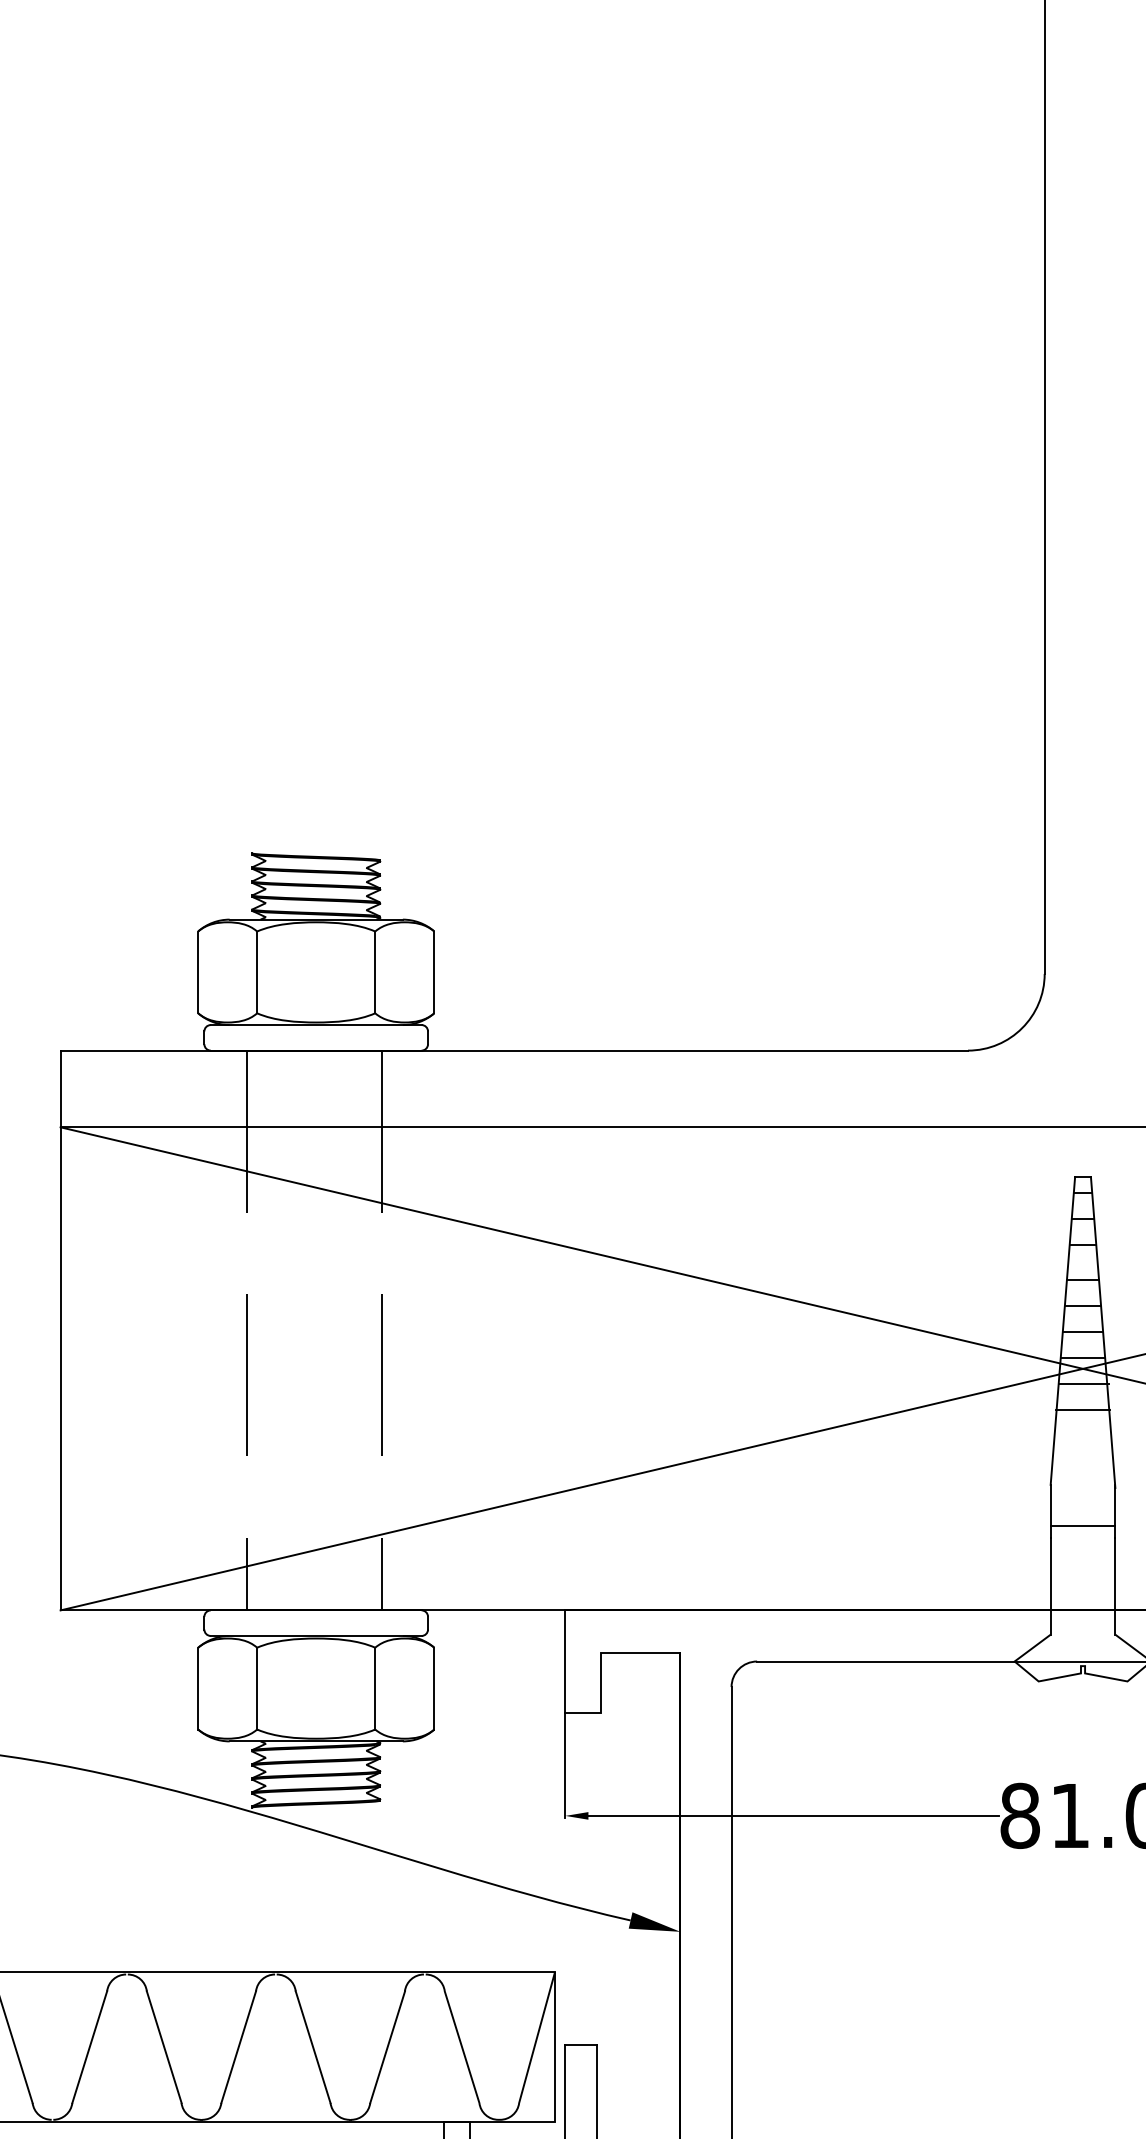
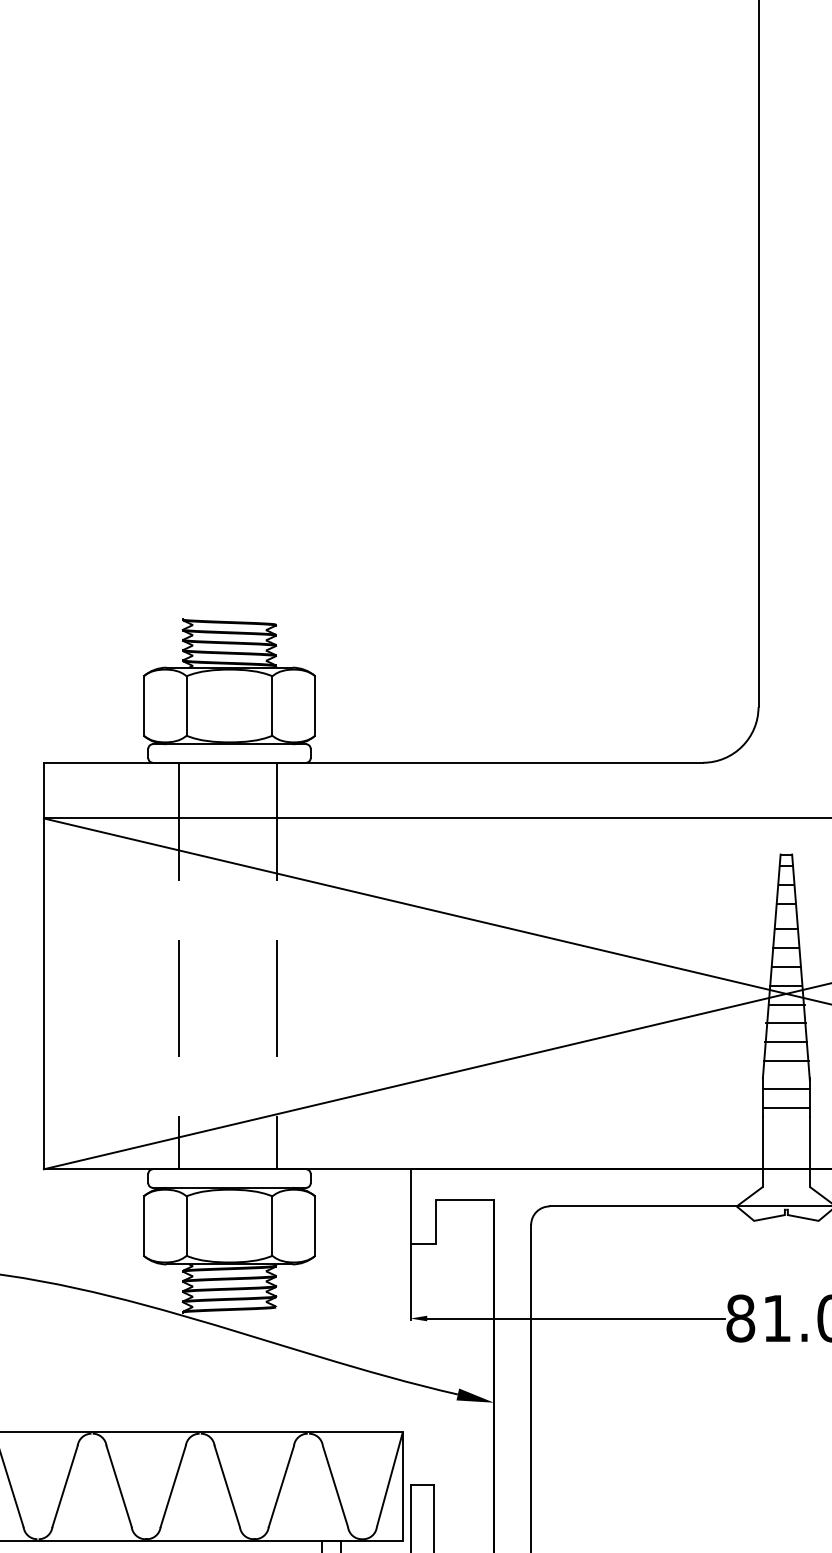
line: (1082, 1435) -> (785, 1042), added
line: (1082, 1461) -> (785, 1061), added
line: (1082, 1500) -> (785, 1089), added

